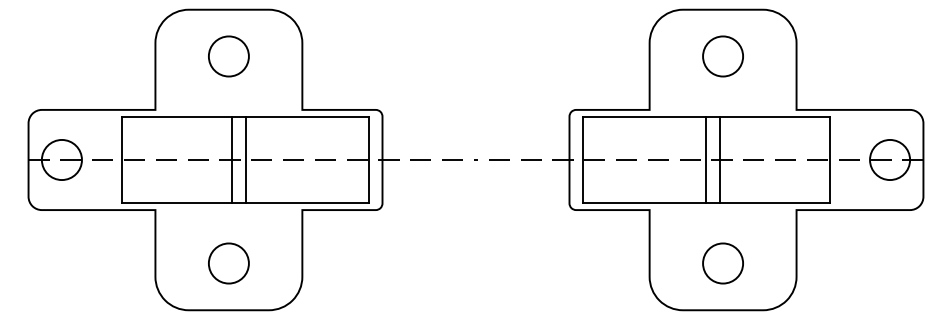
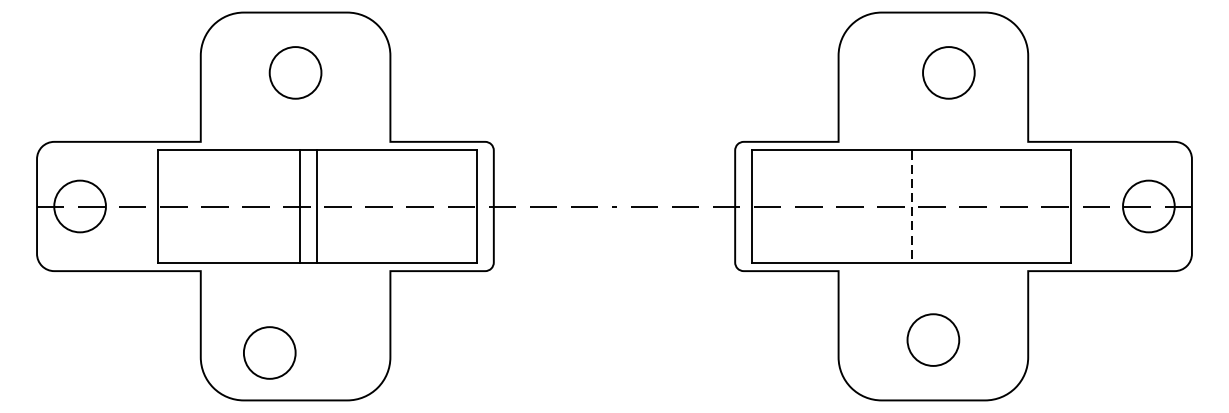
circle: (722, 56) -> (948, 72), moved
line: (719, 159) -> (928, 205), removed
line: (706, 160) -> (911, 207), solid -> dashed
circle: (228, 263) -> (269, 352), moved

